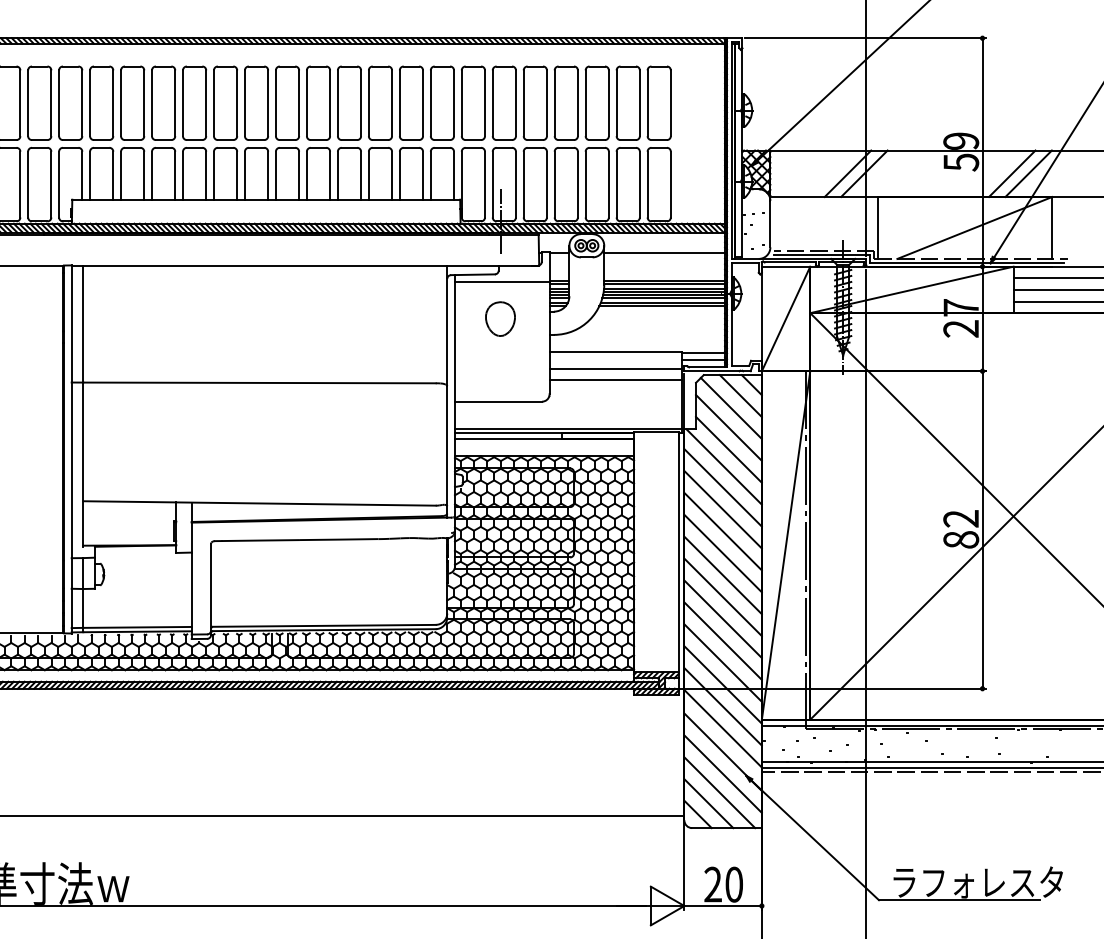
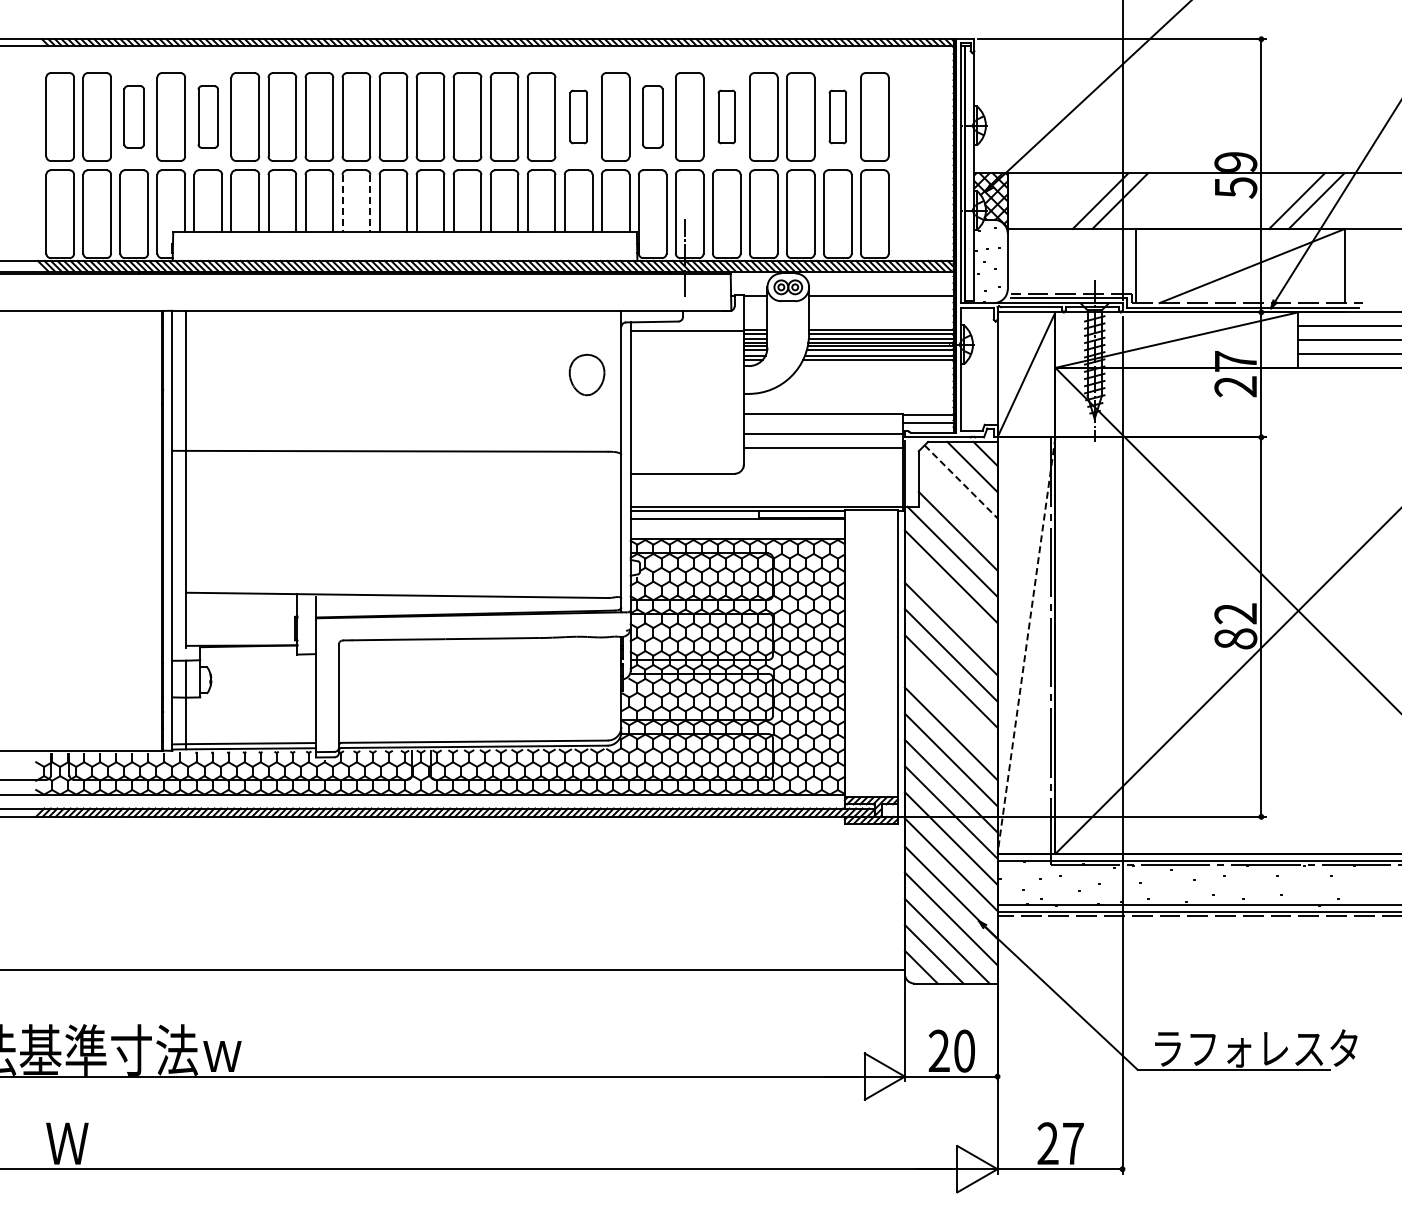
part: (39, 102) -> (133, 116), size x0.7
part: (100, 102) -> (207, 116), size x0.7
part: (411, 102) -> (578, 116), size x0.6
part: (473, 102) -> (652, 116), size x0.7
part: (535, 102) -> (726, 116), size x0.6
part: (627, 102) -> (837, 116), size x0.6
line: (213, 175) -> (342, 203), solid -> dashed
line: (237, 175) -> (370, 203), solid -> dashed
part: (500, 318) -> (586, 374), moved
line: (731, 408) -> (961, 481), solid -> dashed
line: (728, 427) -> (957, 504), removed
line: (722, 509) -> (950, 602), removed
line: (786, 546) -> (1026, 646), solid -> dashed
line: (722, 597) -> (950, 707), removed

